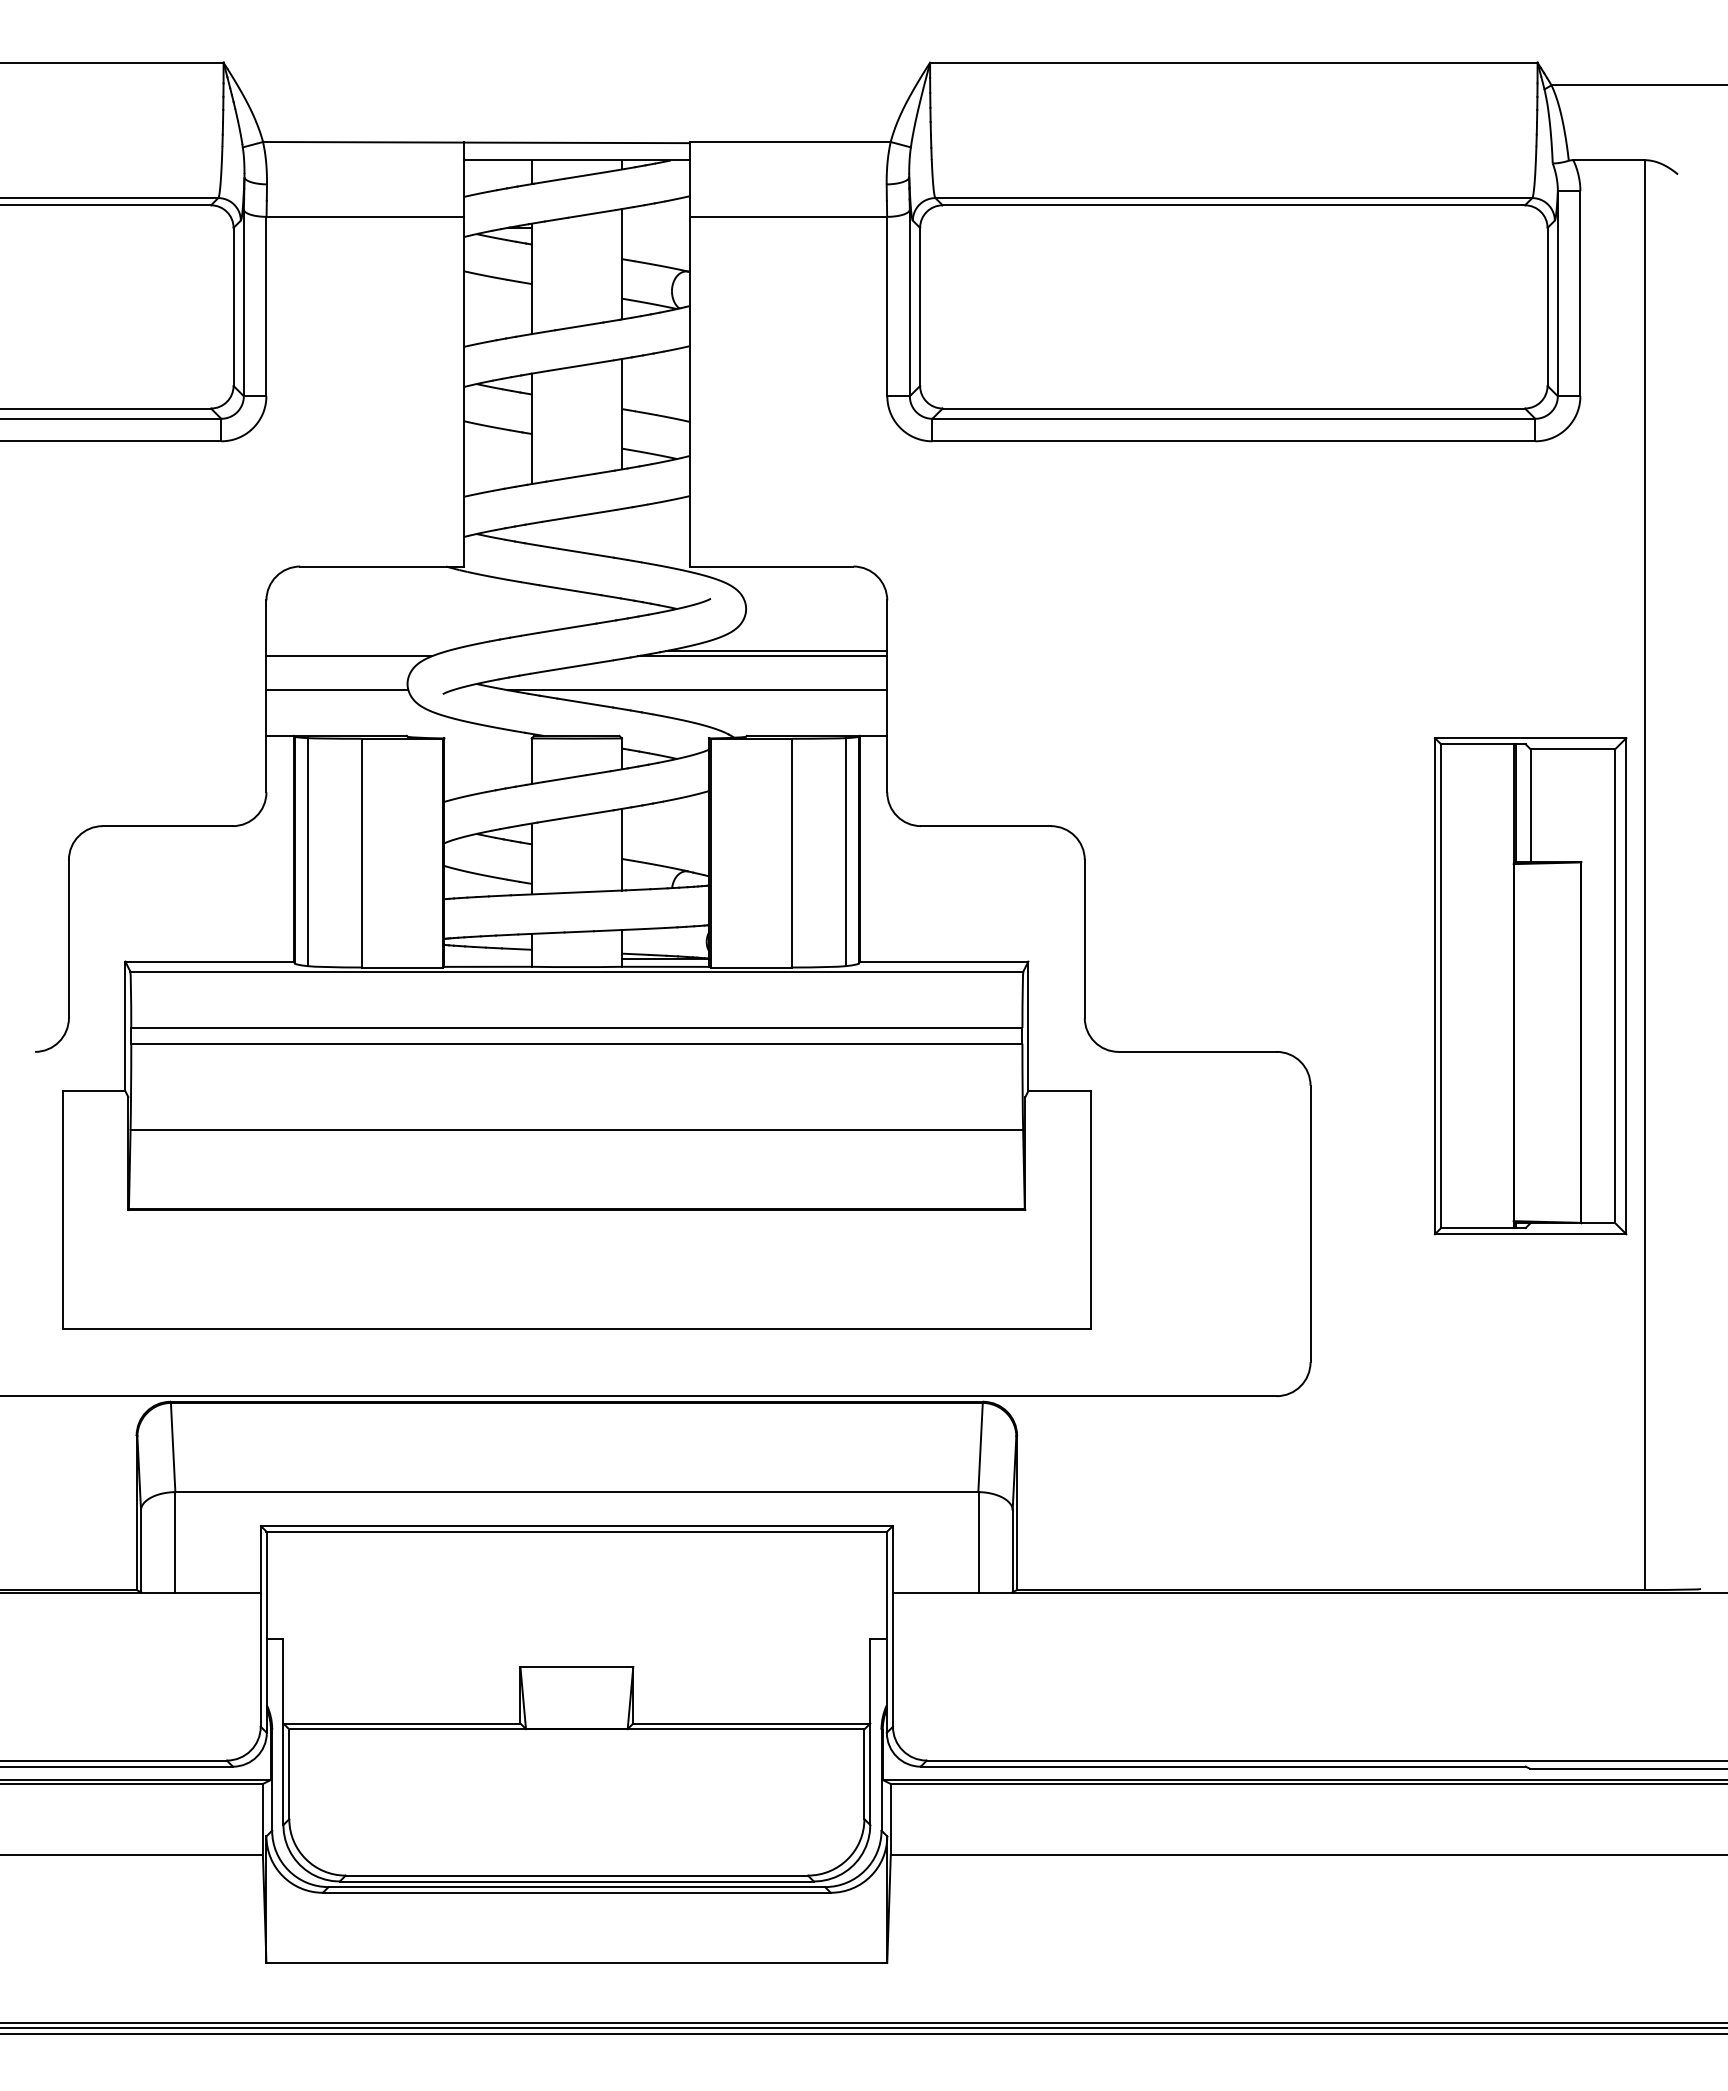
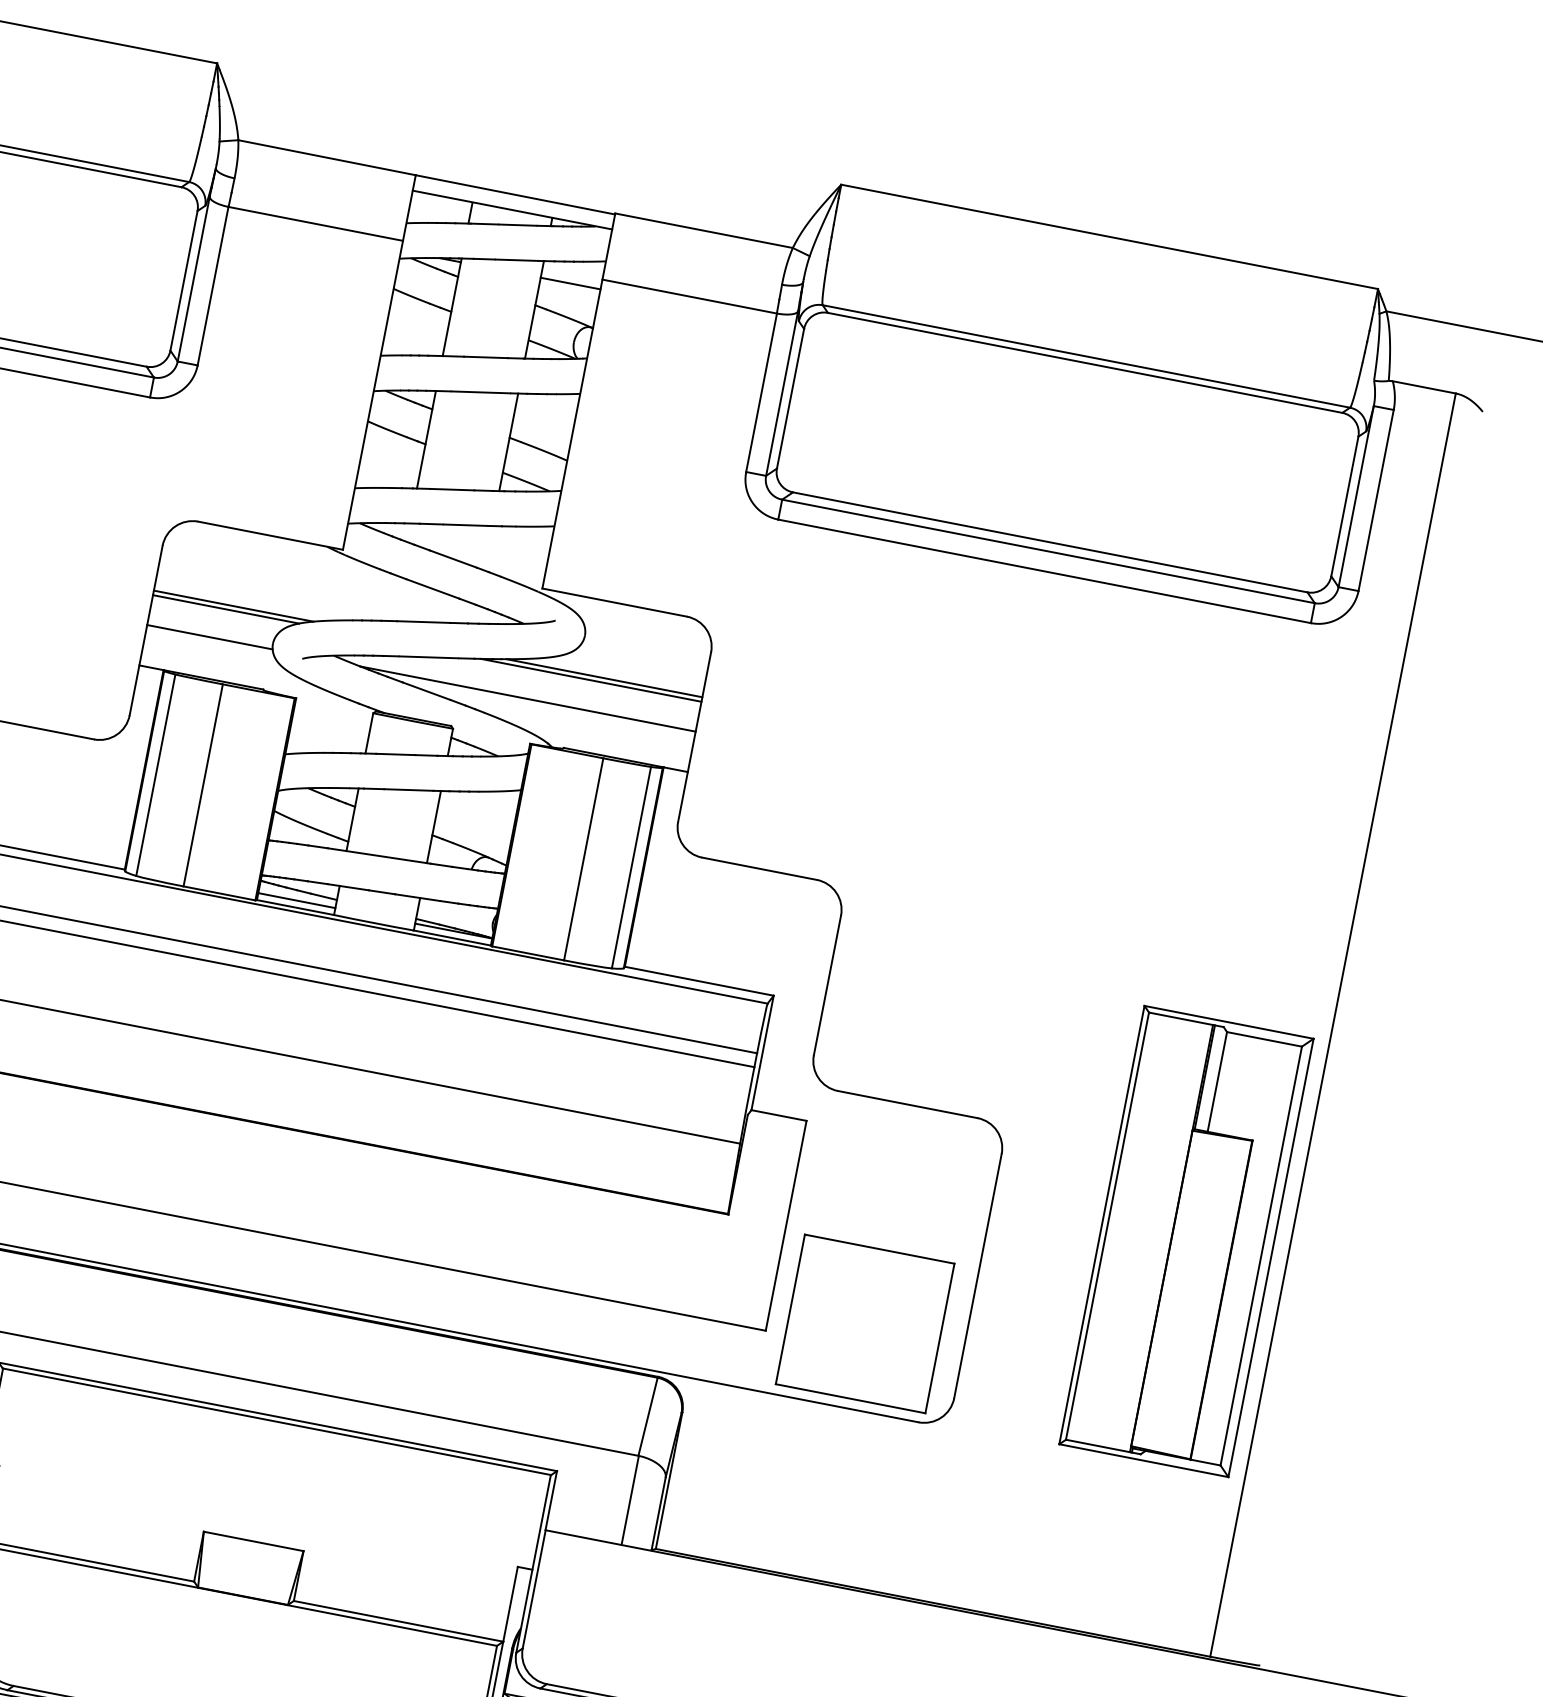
line: (655, 227) -> (570, 283), added
line: (356, 651) -> (233, 606), added
line: (487, 958) -> (296, 900), added
part: (1530, 986) -> (1186, 1241), moved
part: (1197, 1300) -> (864, 1324), added

